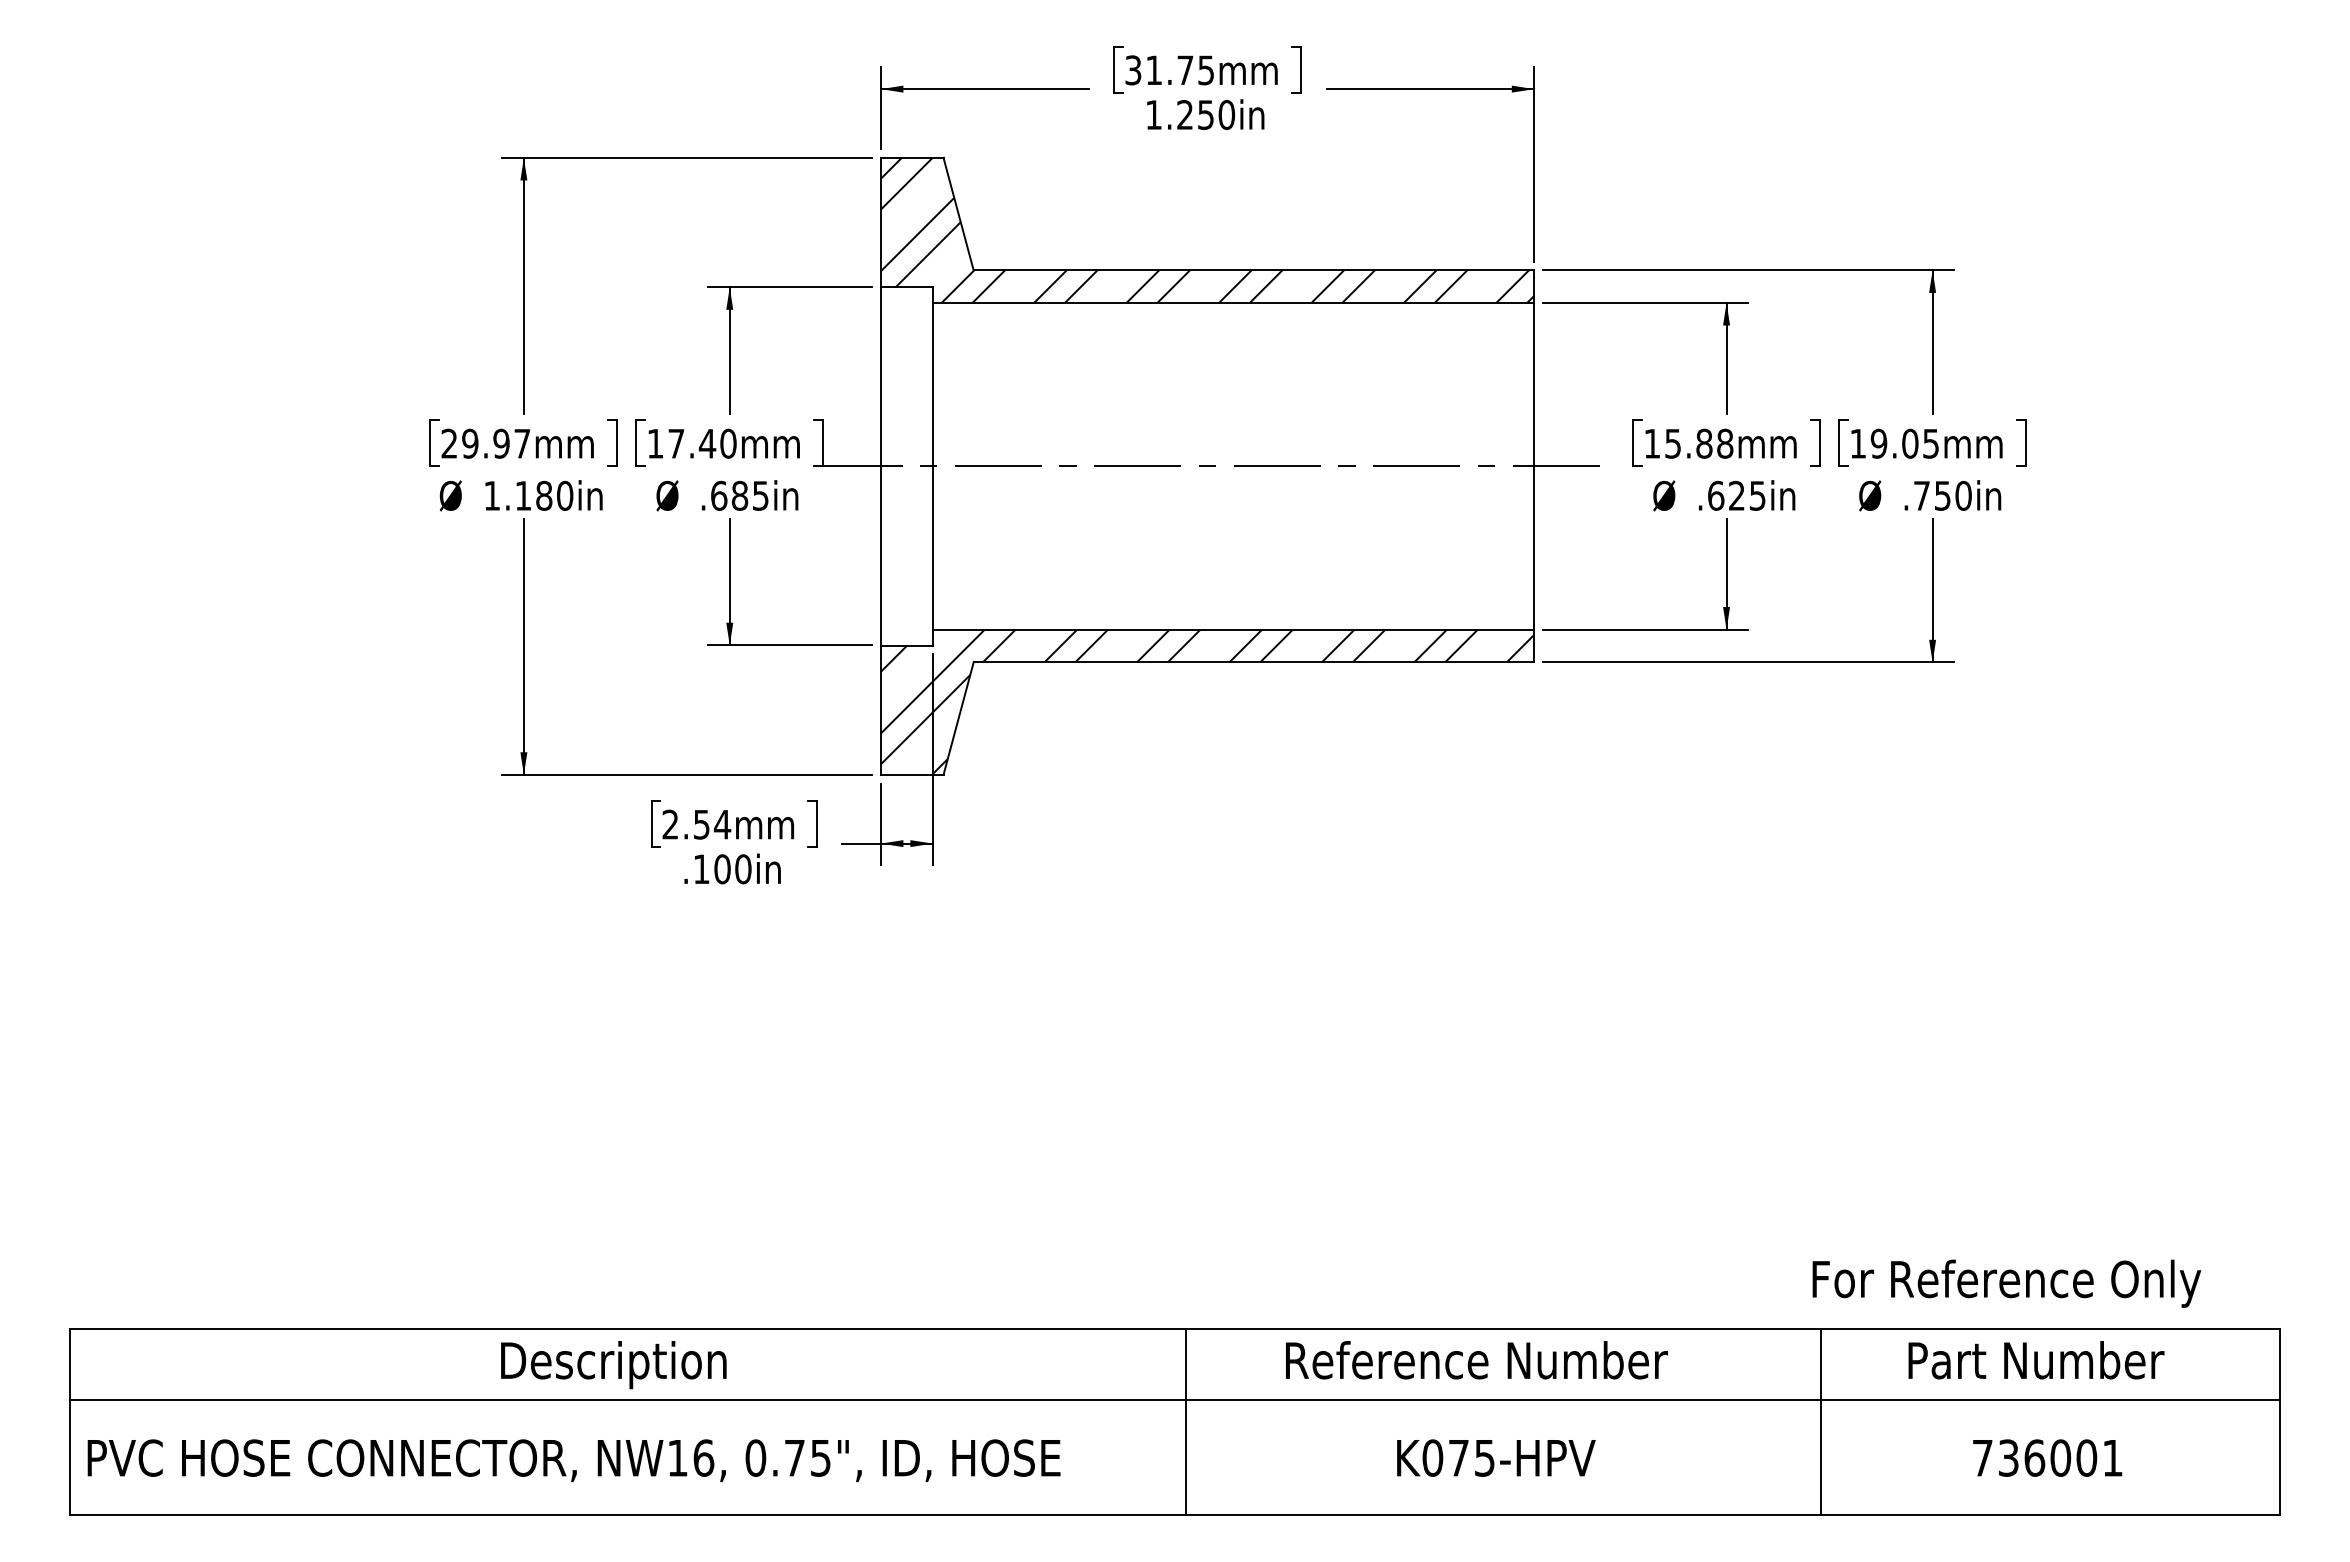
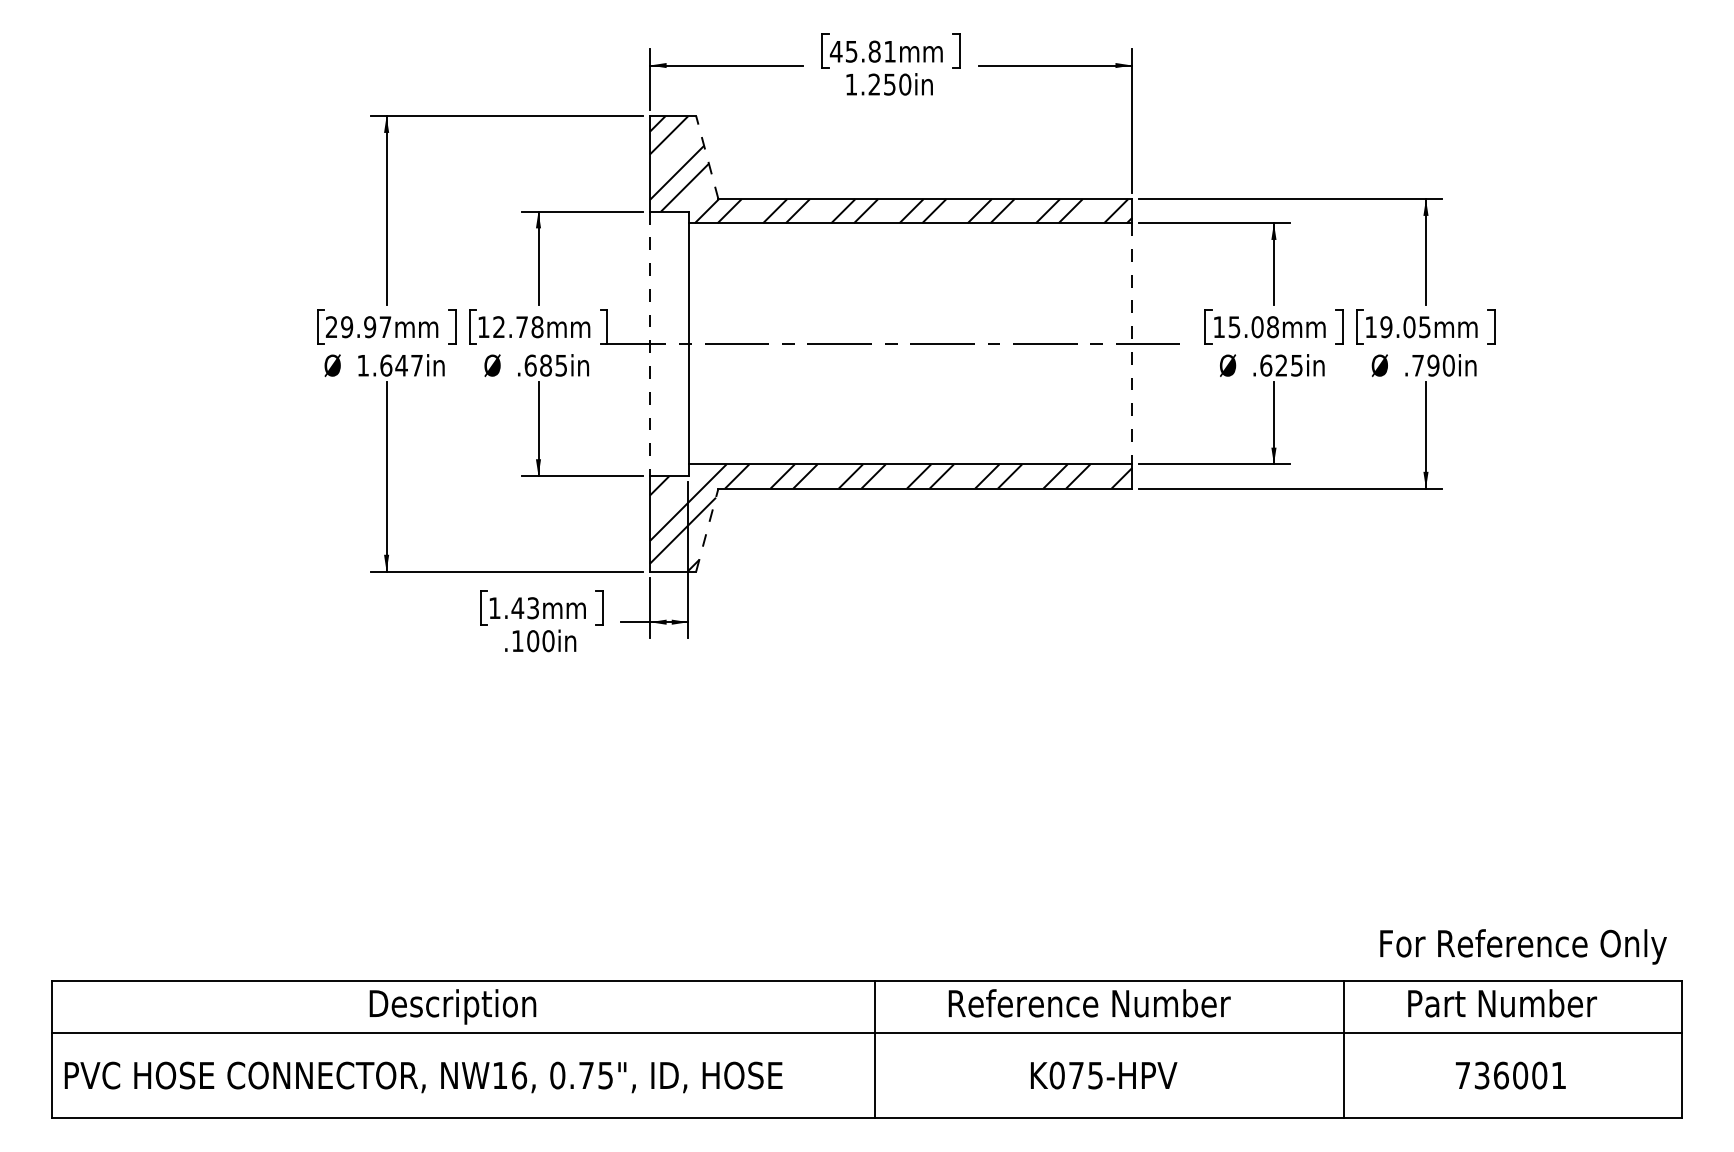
text: (1168, 70) -> (862, 51), 31.75mm -> 45.81mm
line: (958, 213) -> (707, 157), solid -> dashed
text: (702, 443) -> (518, 326), 17.40mm -> 12.78mm
text: (1704, 443) -> (1257, 326), 15.88mm -> 15.08mm
line: (880, 466) -> (649, 343), solid -> dashed
line: (1534, 466) -> (1132, 343), solid -> dashed
text: (544, 495) -> (401, 365), 1.180in -> 1.647in
text: (1942, 495) -> (1433, 365), .750in -> .790in
line: (958, 718) -> (707, 529), solid -> dashed
text: (696, 824) -> (513, 608), 2.54mm -> 1.43mm
text: (2006, 1283) -> (1523, 946), moved

